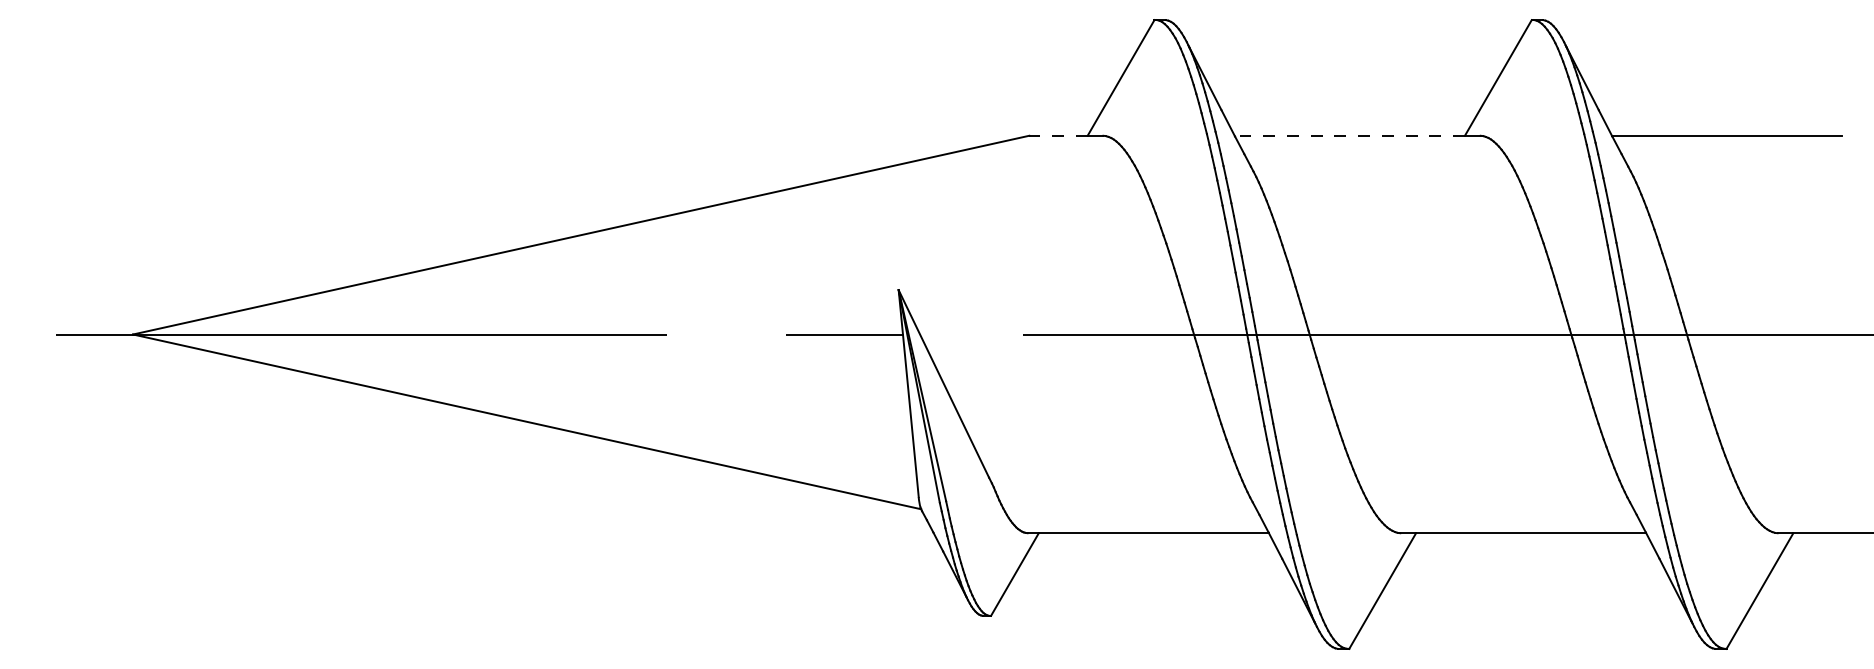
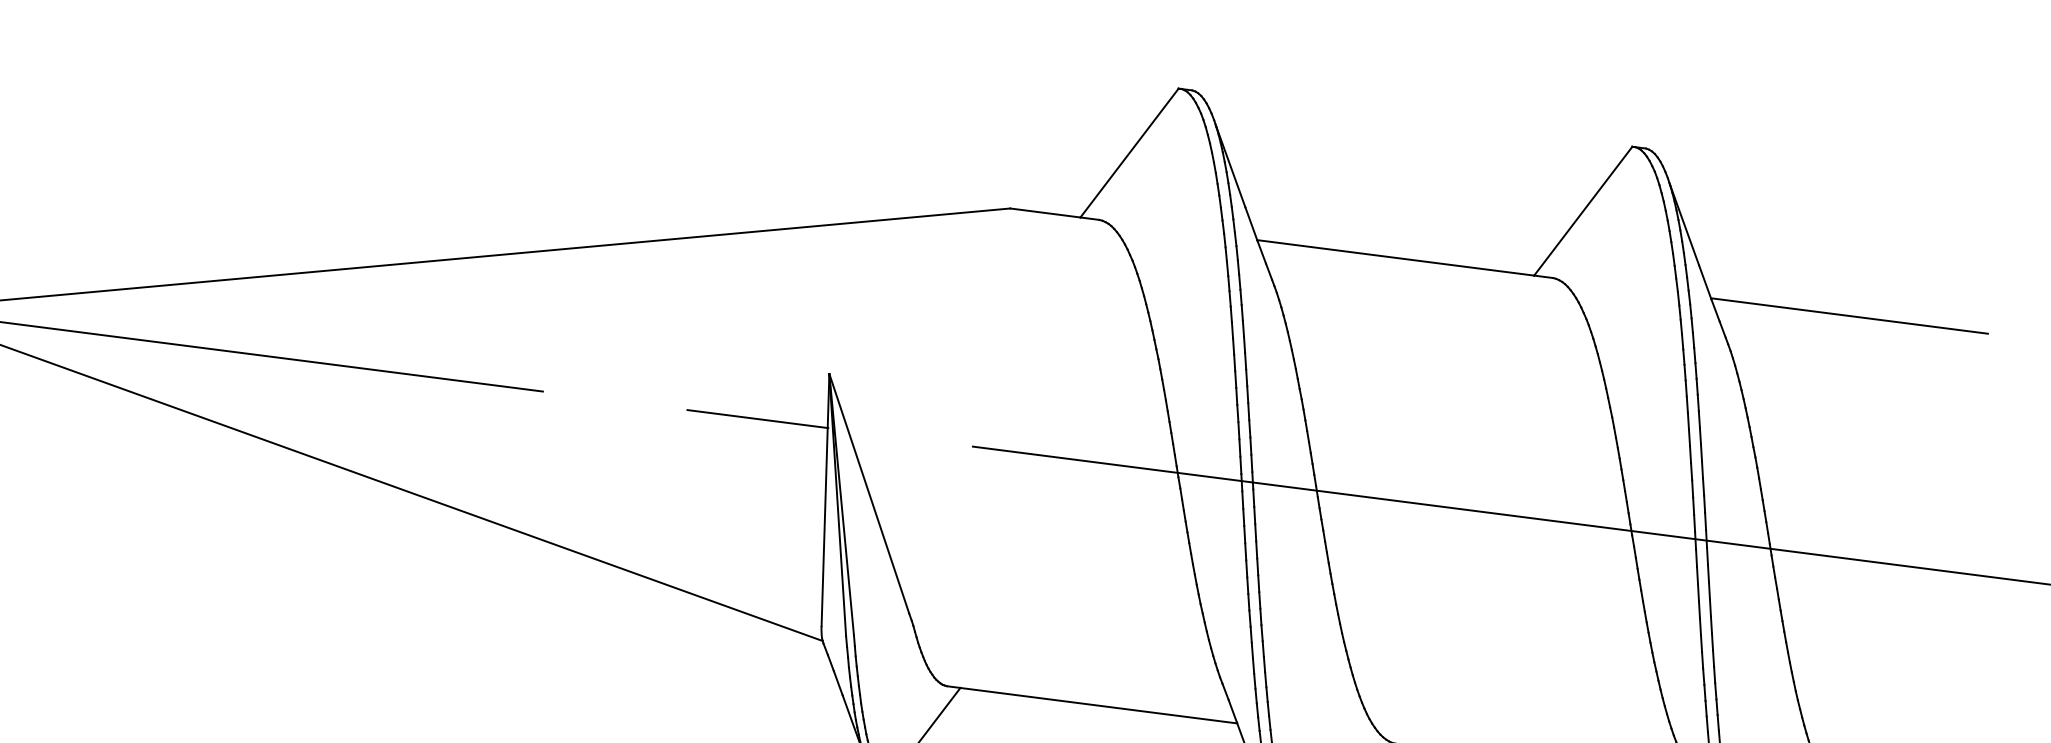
line: (1058, 135) -> (1045, 212), dashed -> solid
line: (1349, 135) -> (1395, 257), dashed -> solid

